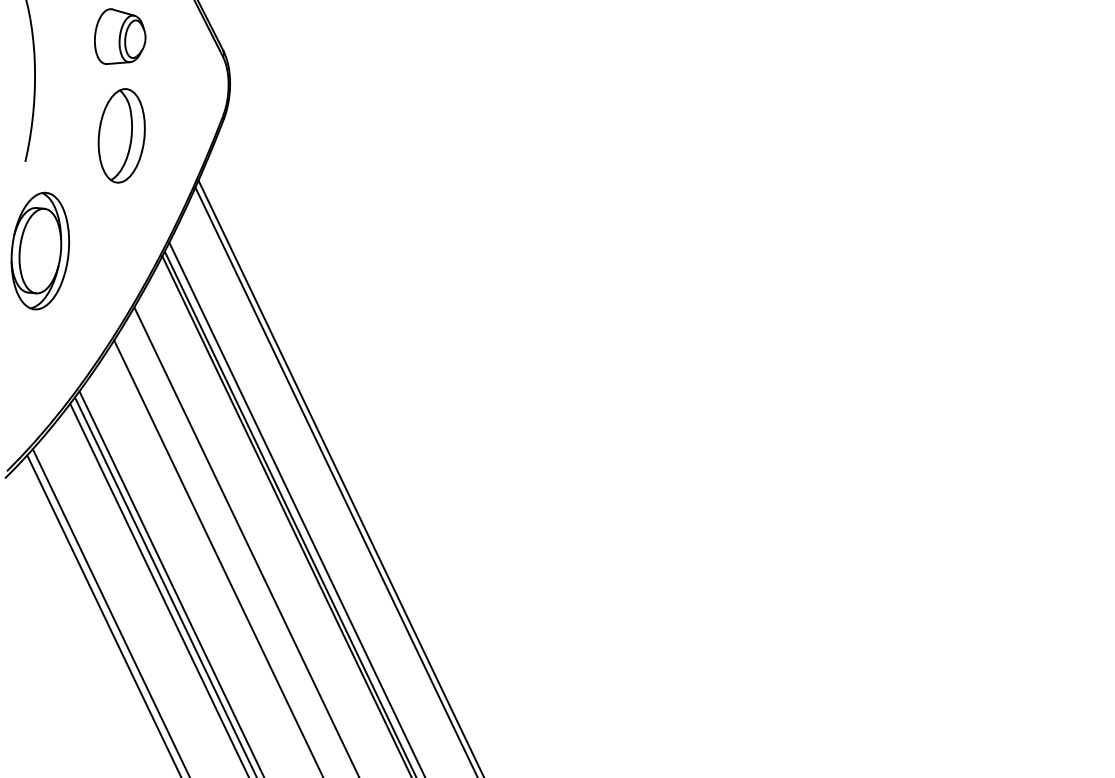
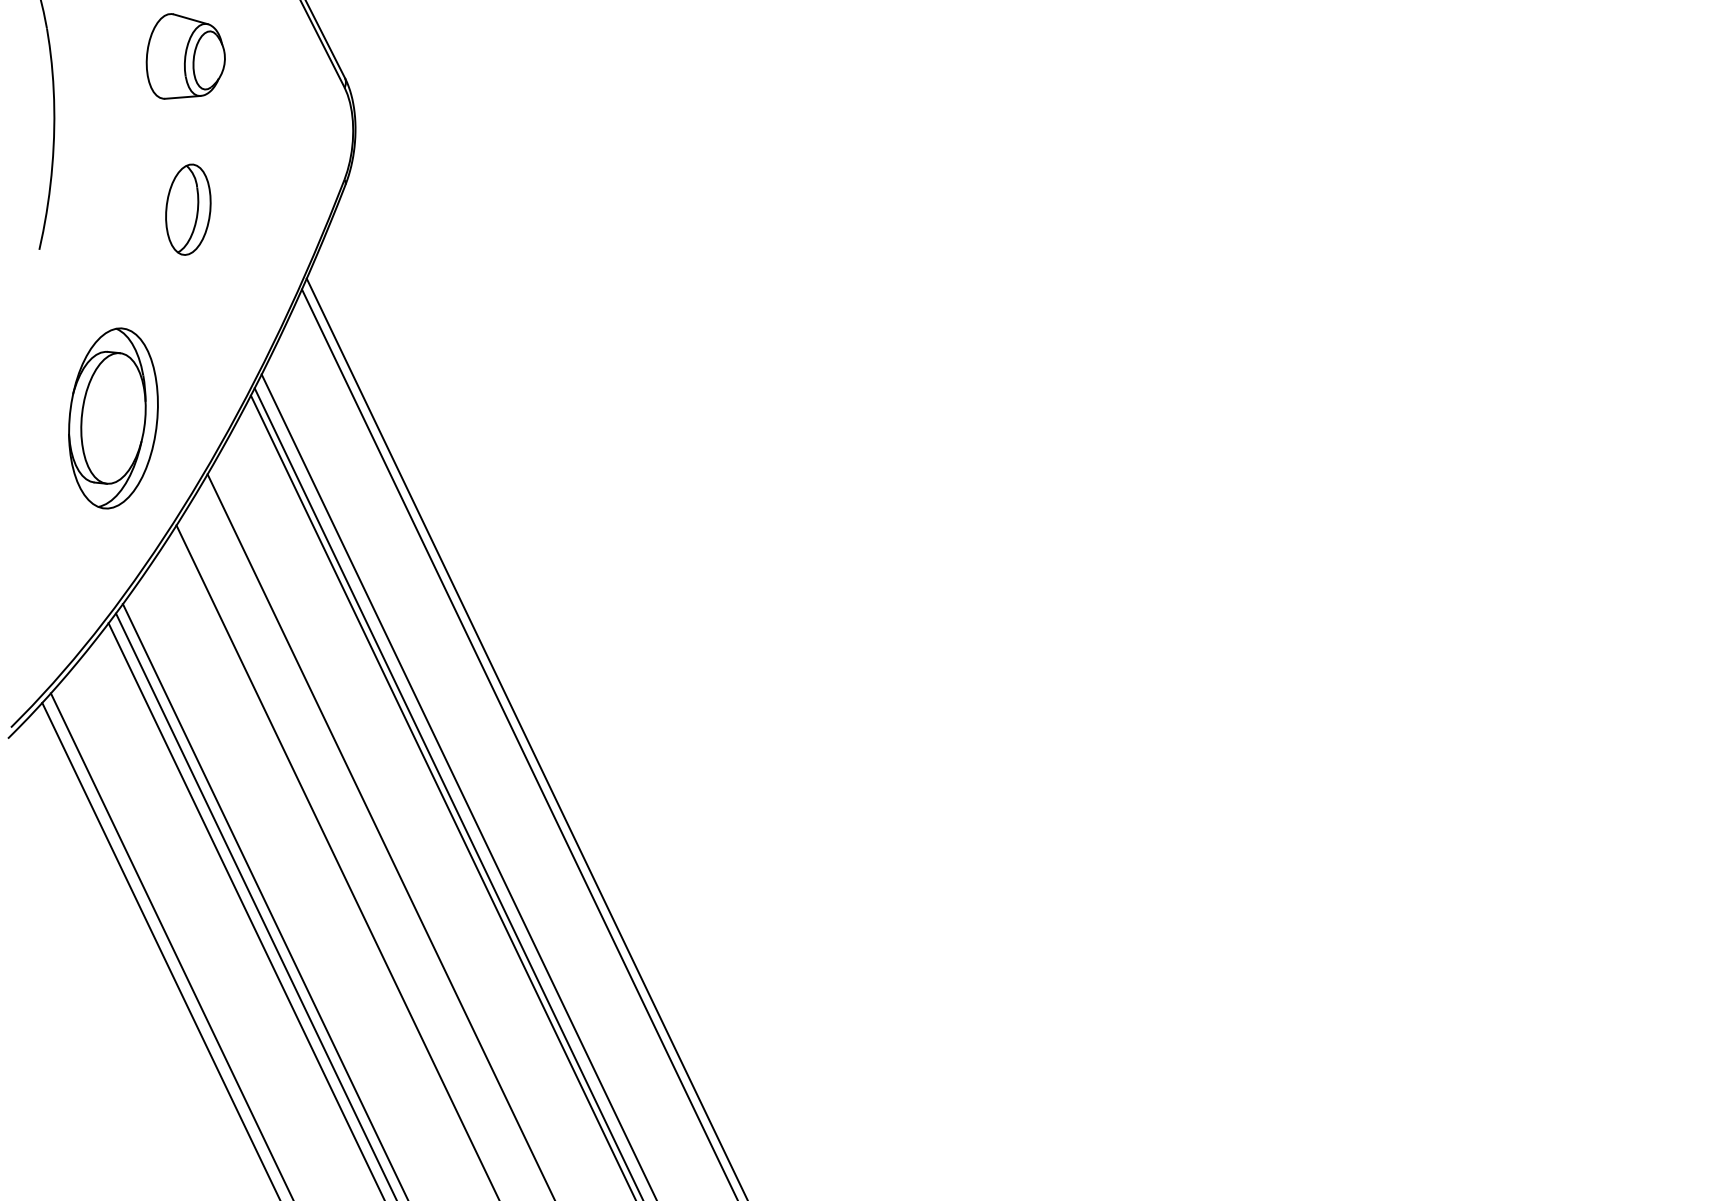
part: (121, 135) -> (187, 209), size x0.62
part: (40, 250) -> (113, 417), moved

